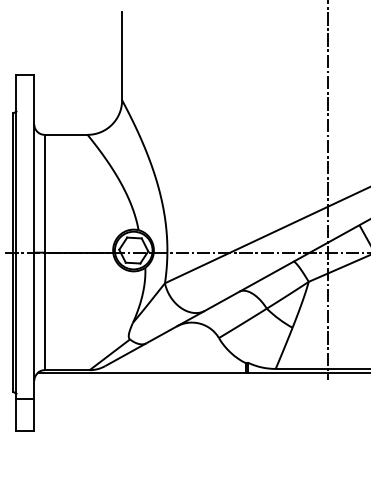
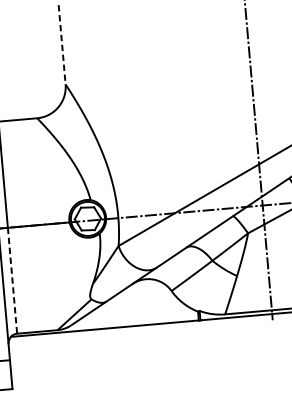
line: (122, 56) -> (62, 44), solid -> dashed
line: (44, 311) -> (12, 280), solid -> dashed

